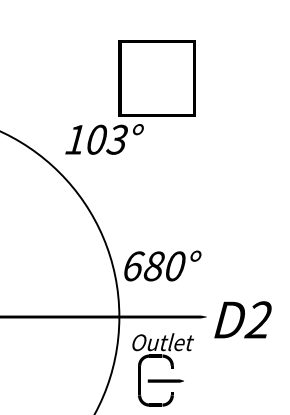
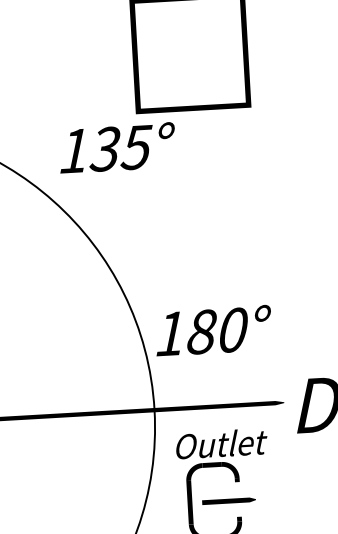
text: (107, 139) -> (121, 147), 103° -> 135°
text: (133, 266) -> (171, 334), 680° -> 180°

